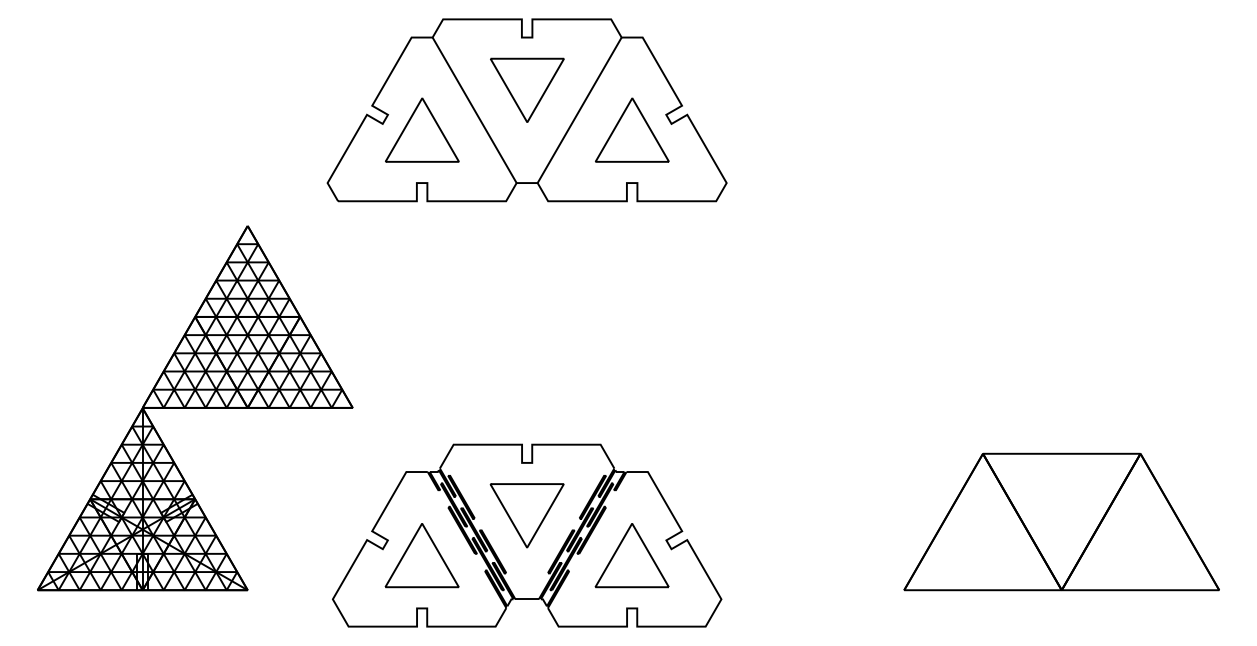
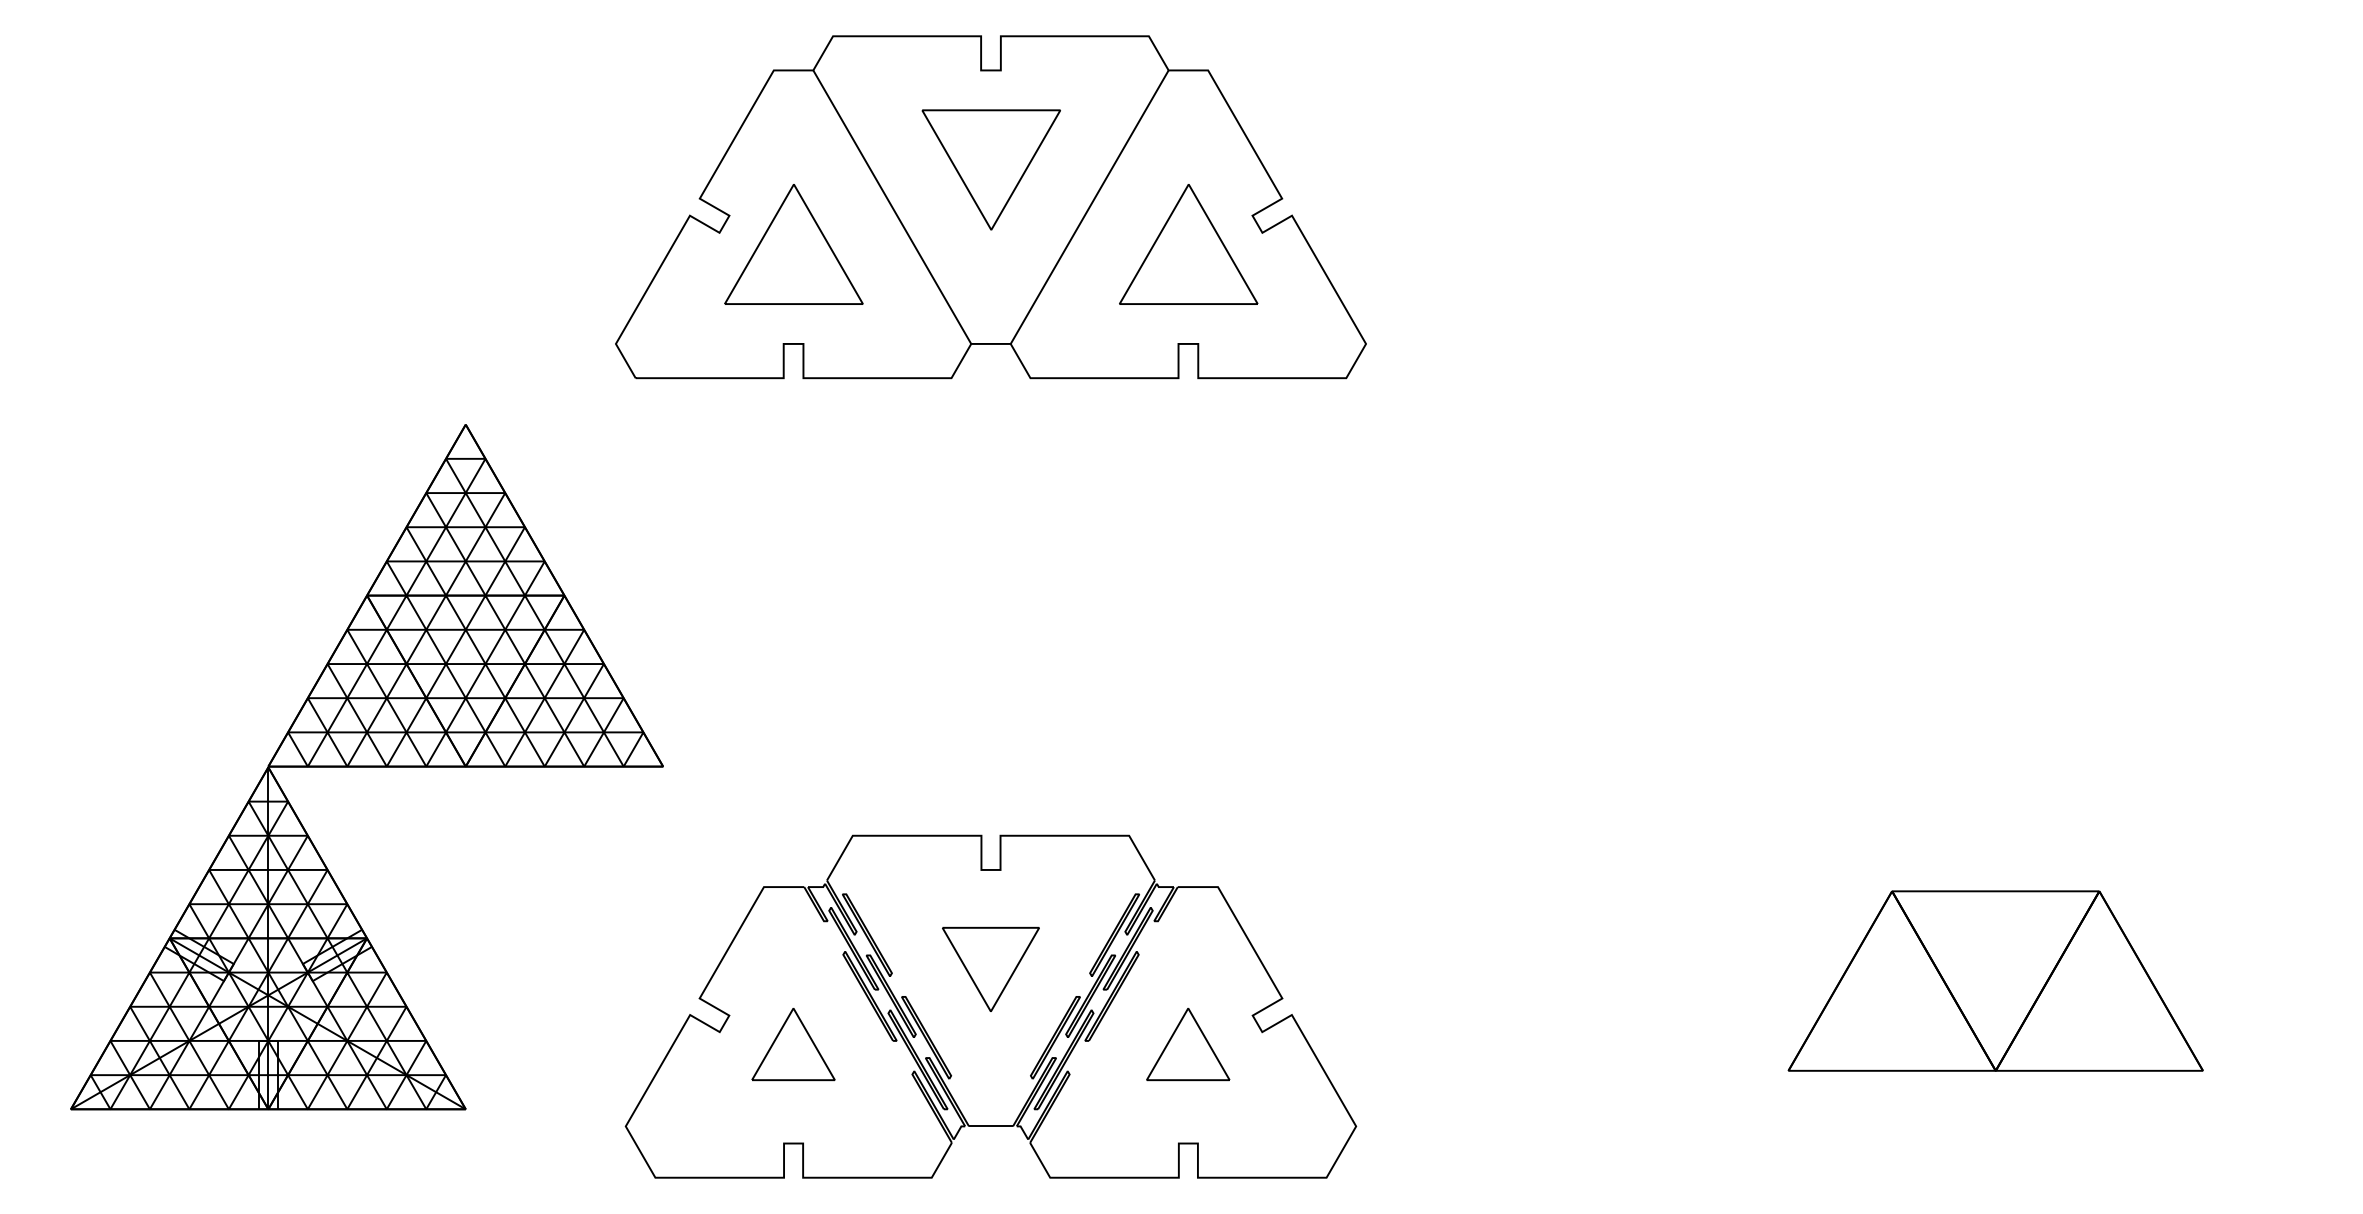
part: (526, 515) -> (989, 968), size x0.7
part: (1061, 521) -> (1995, 980), size x0.7
part: (421, 555) -> (792, 1044), size x0.6
part: (631, 555) -> (1187, 1044), size x0.6

